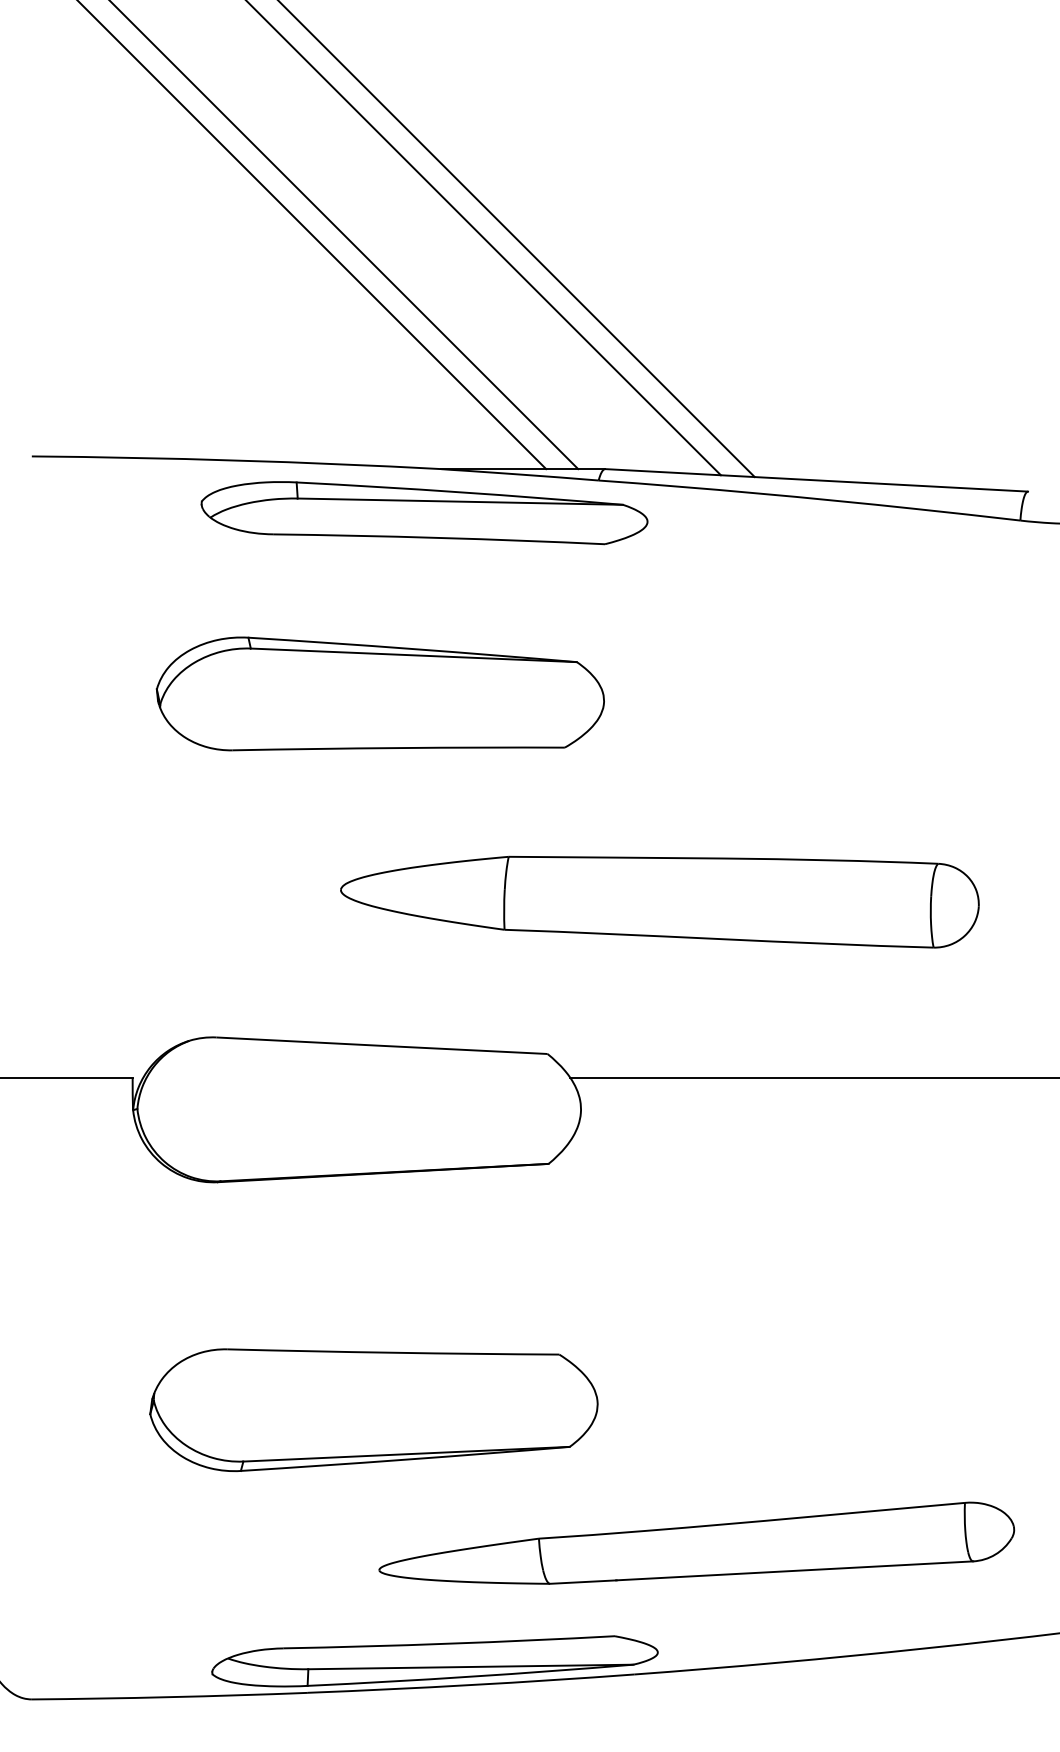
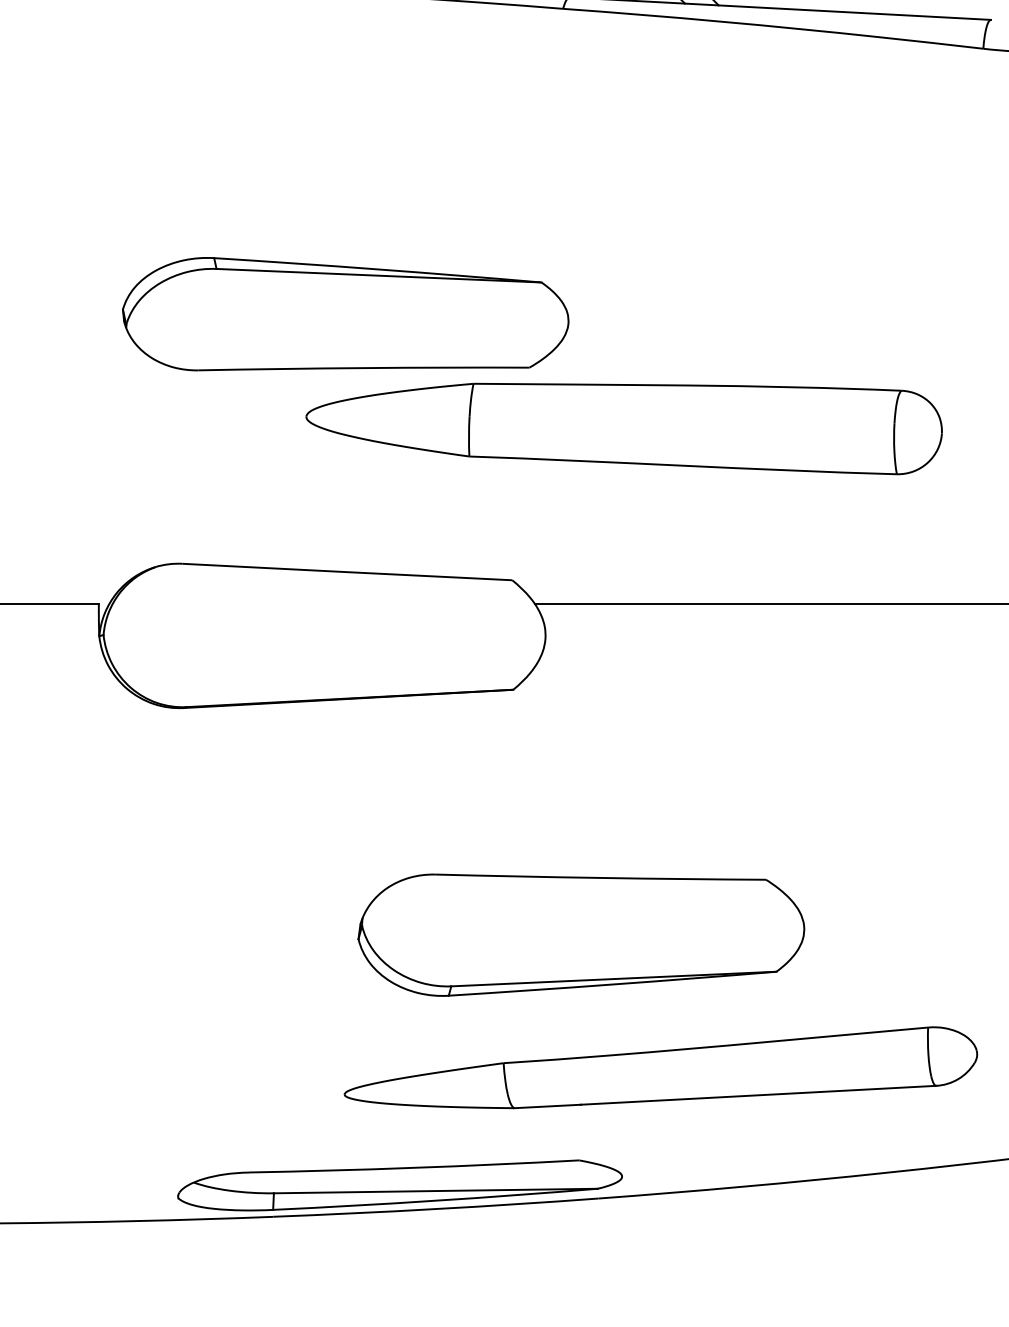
part: (424, 513) -> (389, 41), removed
part: (379, 693) -> (344, 313), moved
part: (373, 1410) -> (580, 935), moved

